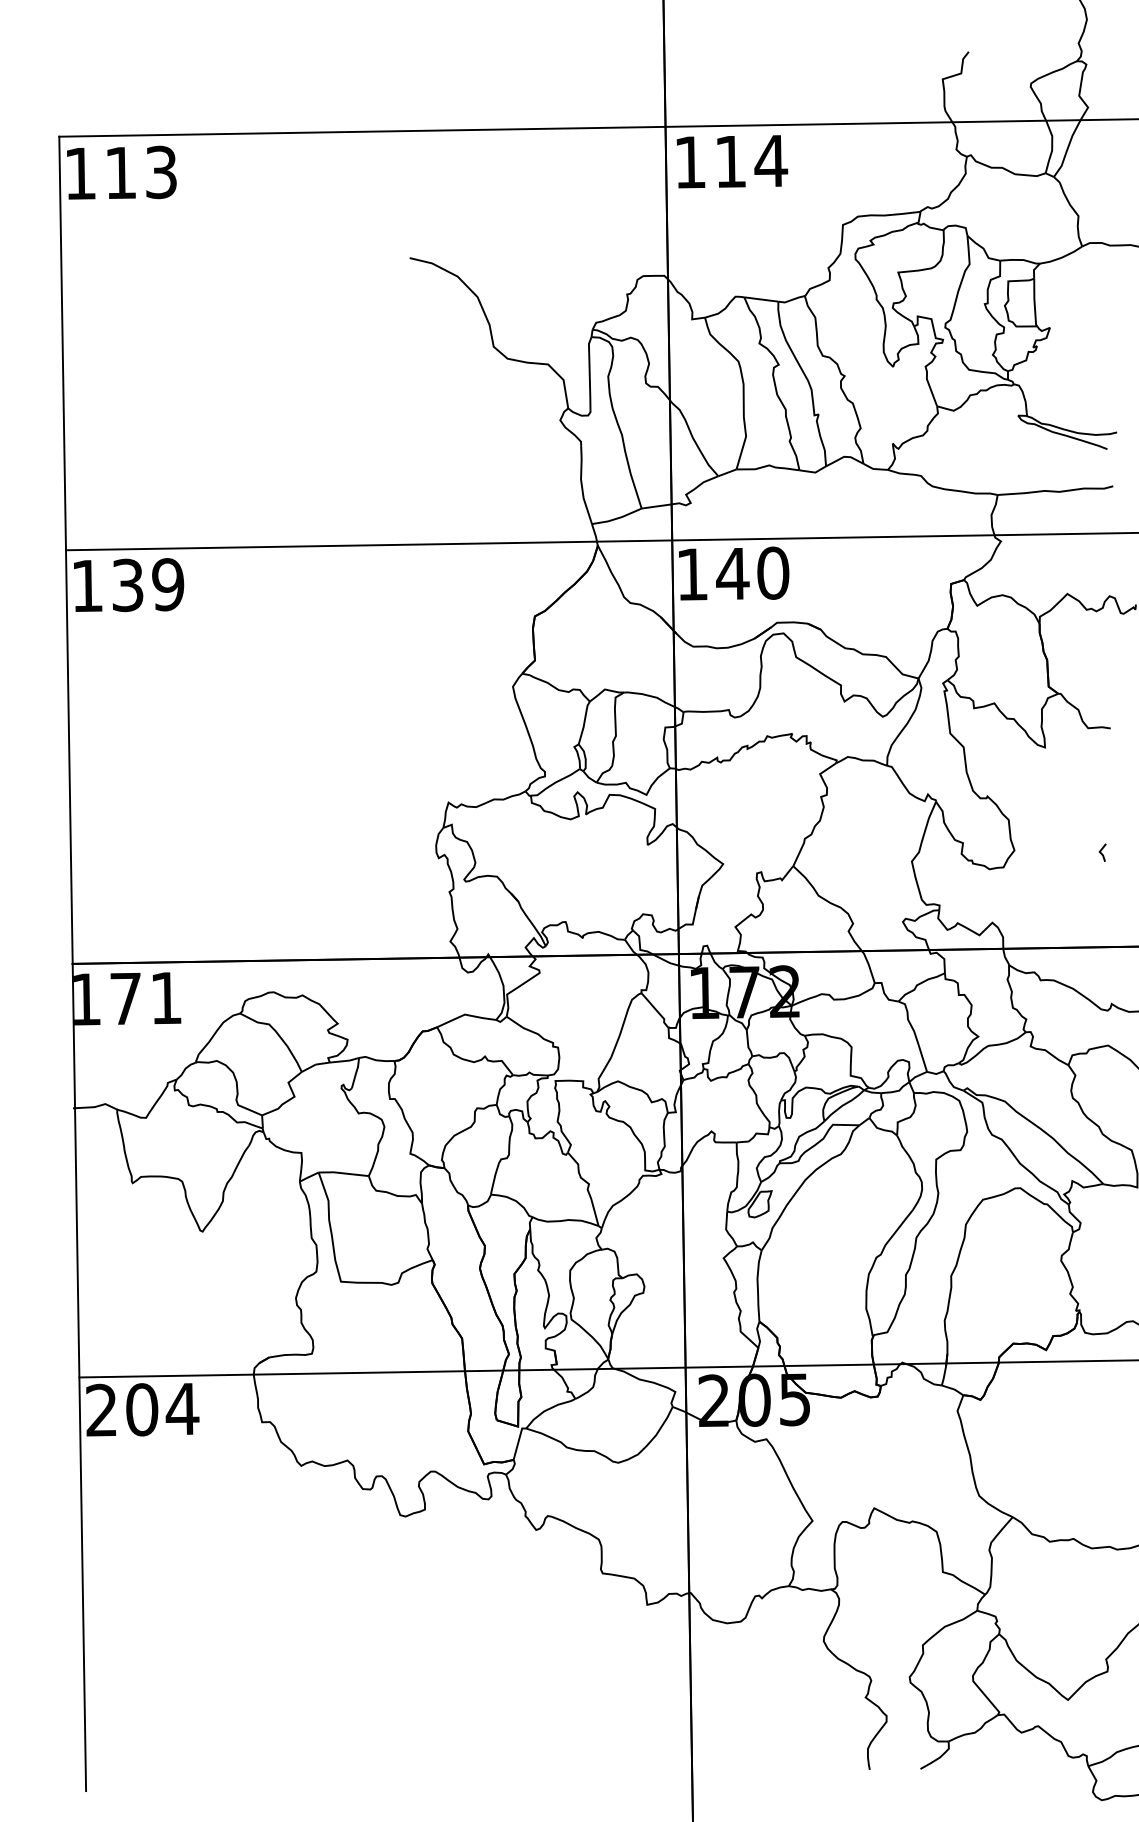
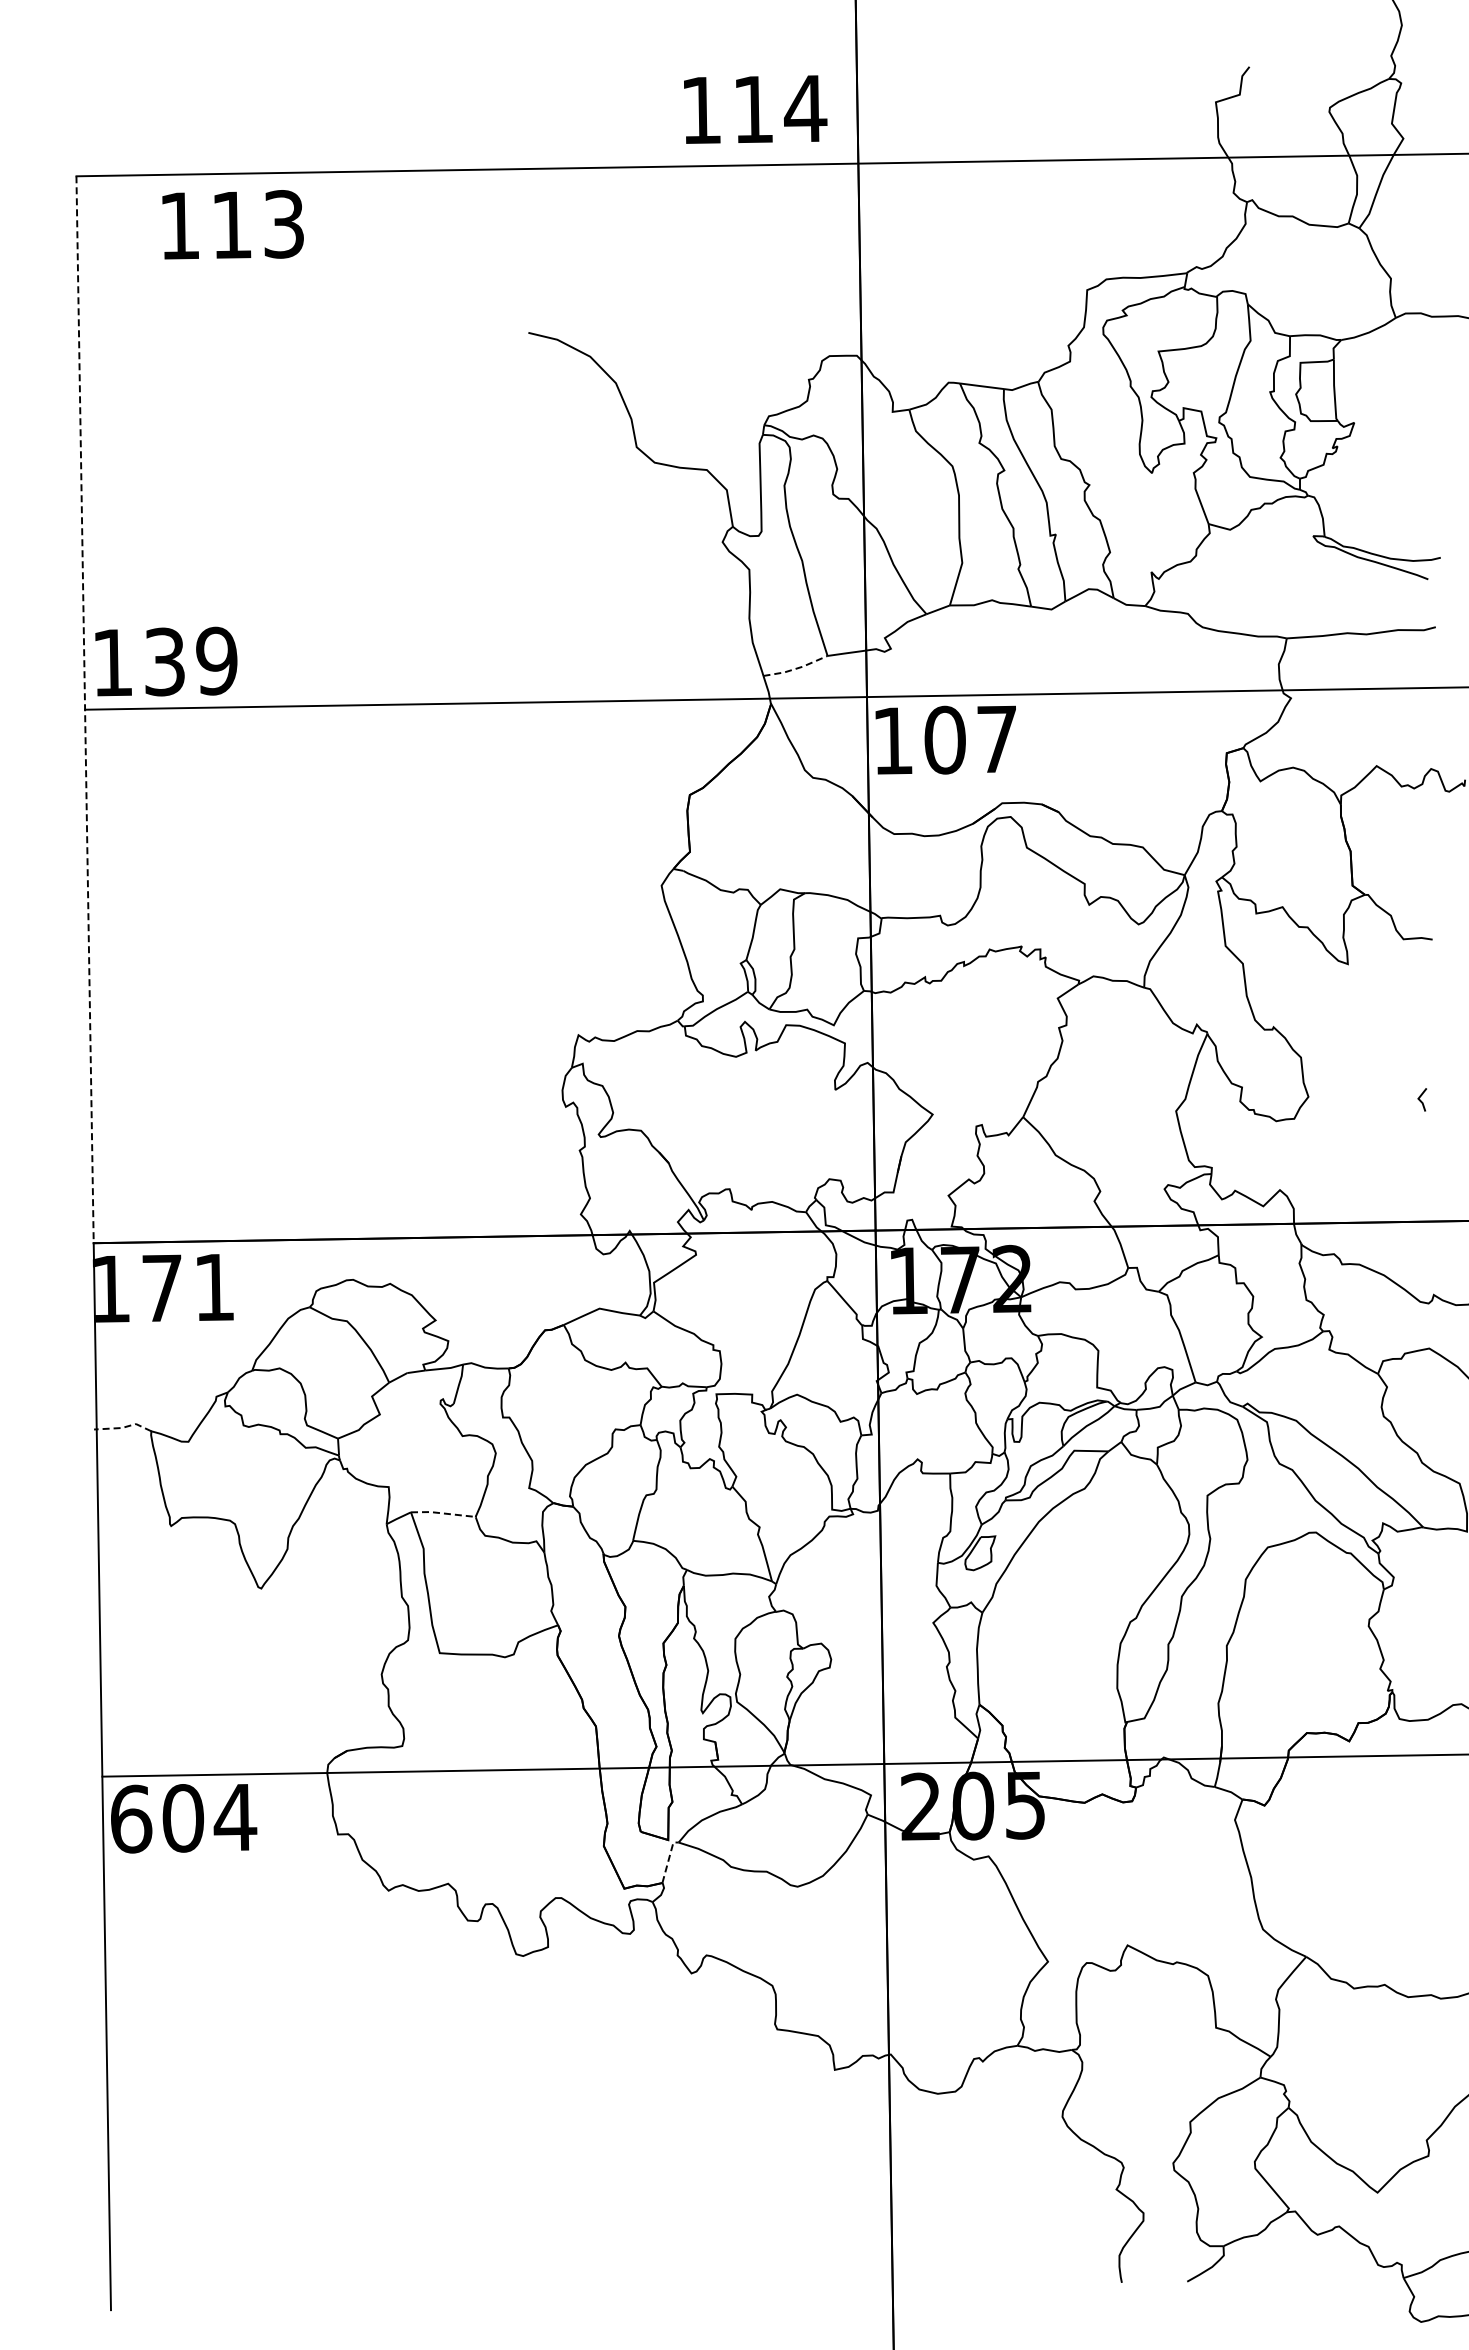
text: (732, 161) -> (755, 109), moved
text: (121, 172) -> (232, 224), moved
line: (617, 518) -> (796, 668), solid -> dashed
line: (66, 550) -> (85, 709), solid -> dashed
text: (752, 573) -> (970, 739), 140 -> 107
text: (129, 584) -> (166, 661), moved
line: (95, 1106) -> (123, 1427), solid -> dashed
line: (343, 1173) -> (443, 1513), solid -> dashed
text: (101, 1409) -> (131, 1818), 204 -> 604
line: (518, 1441) -> (668, 1859), solid -> dashed

